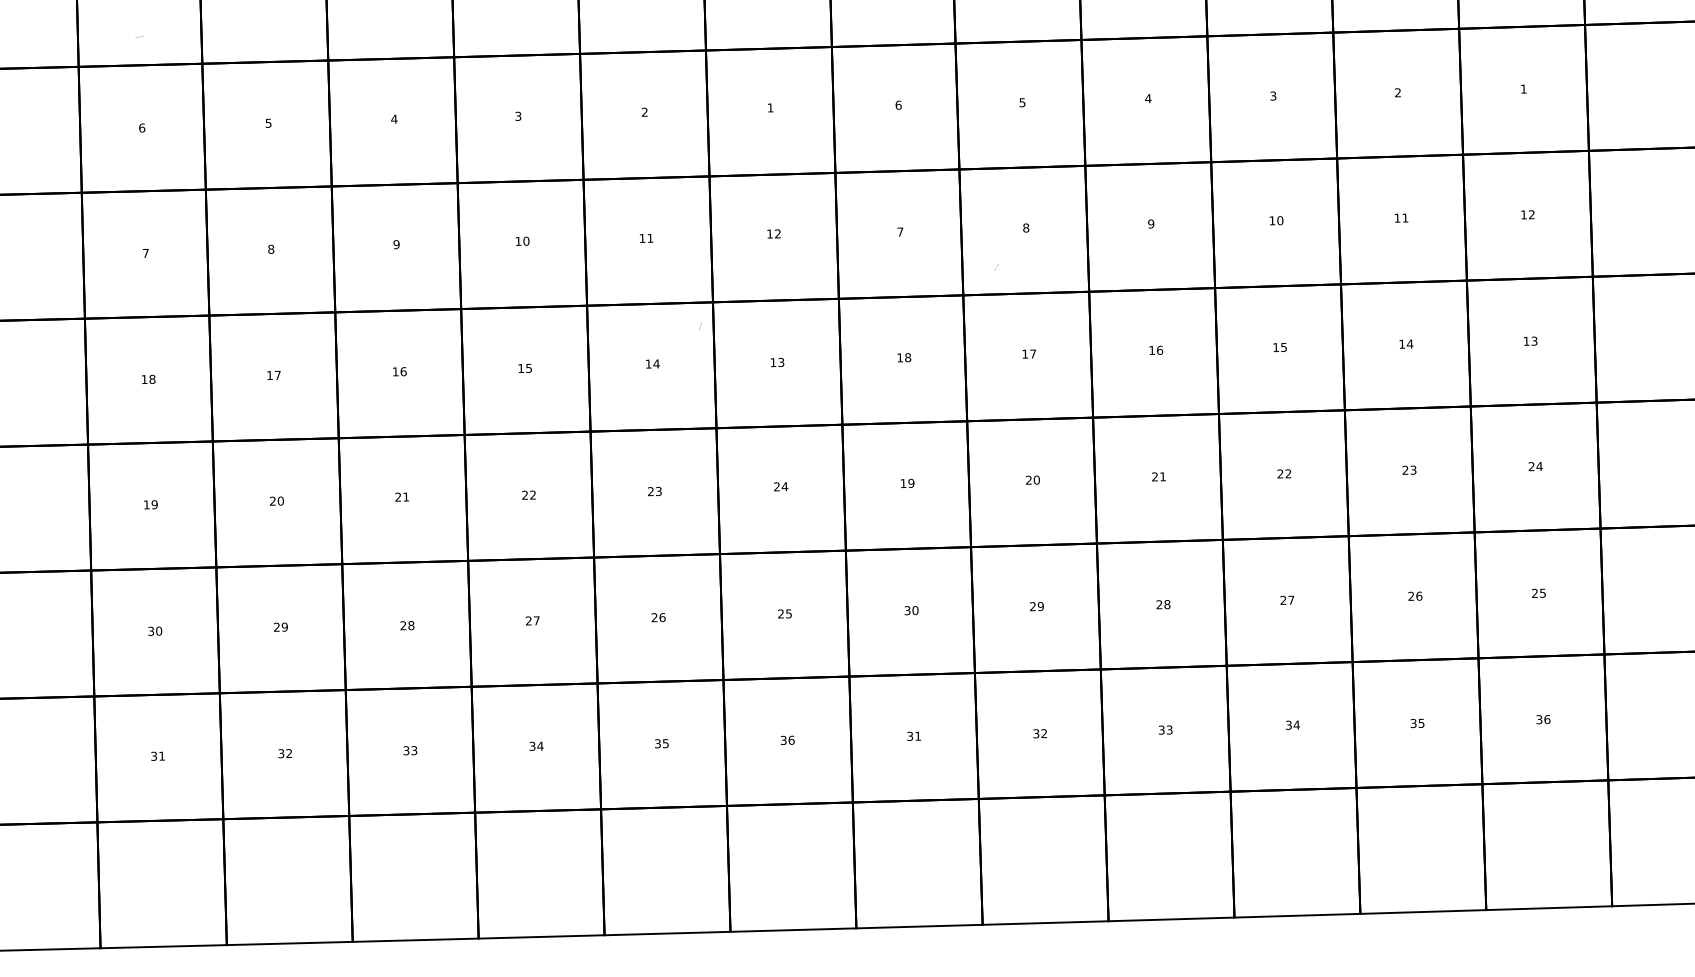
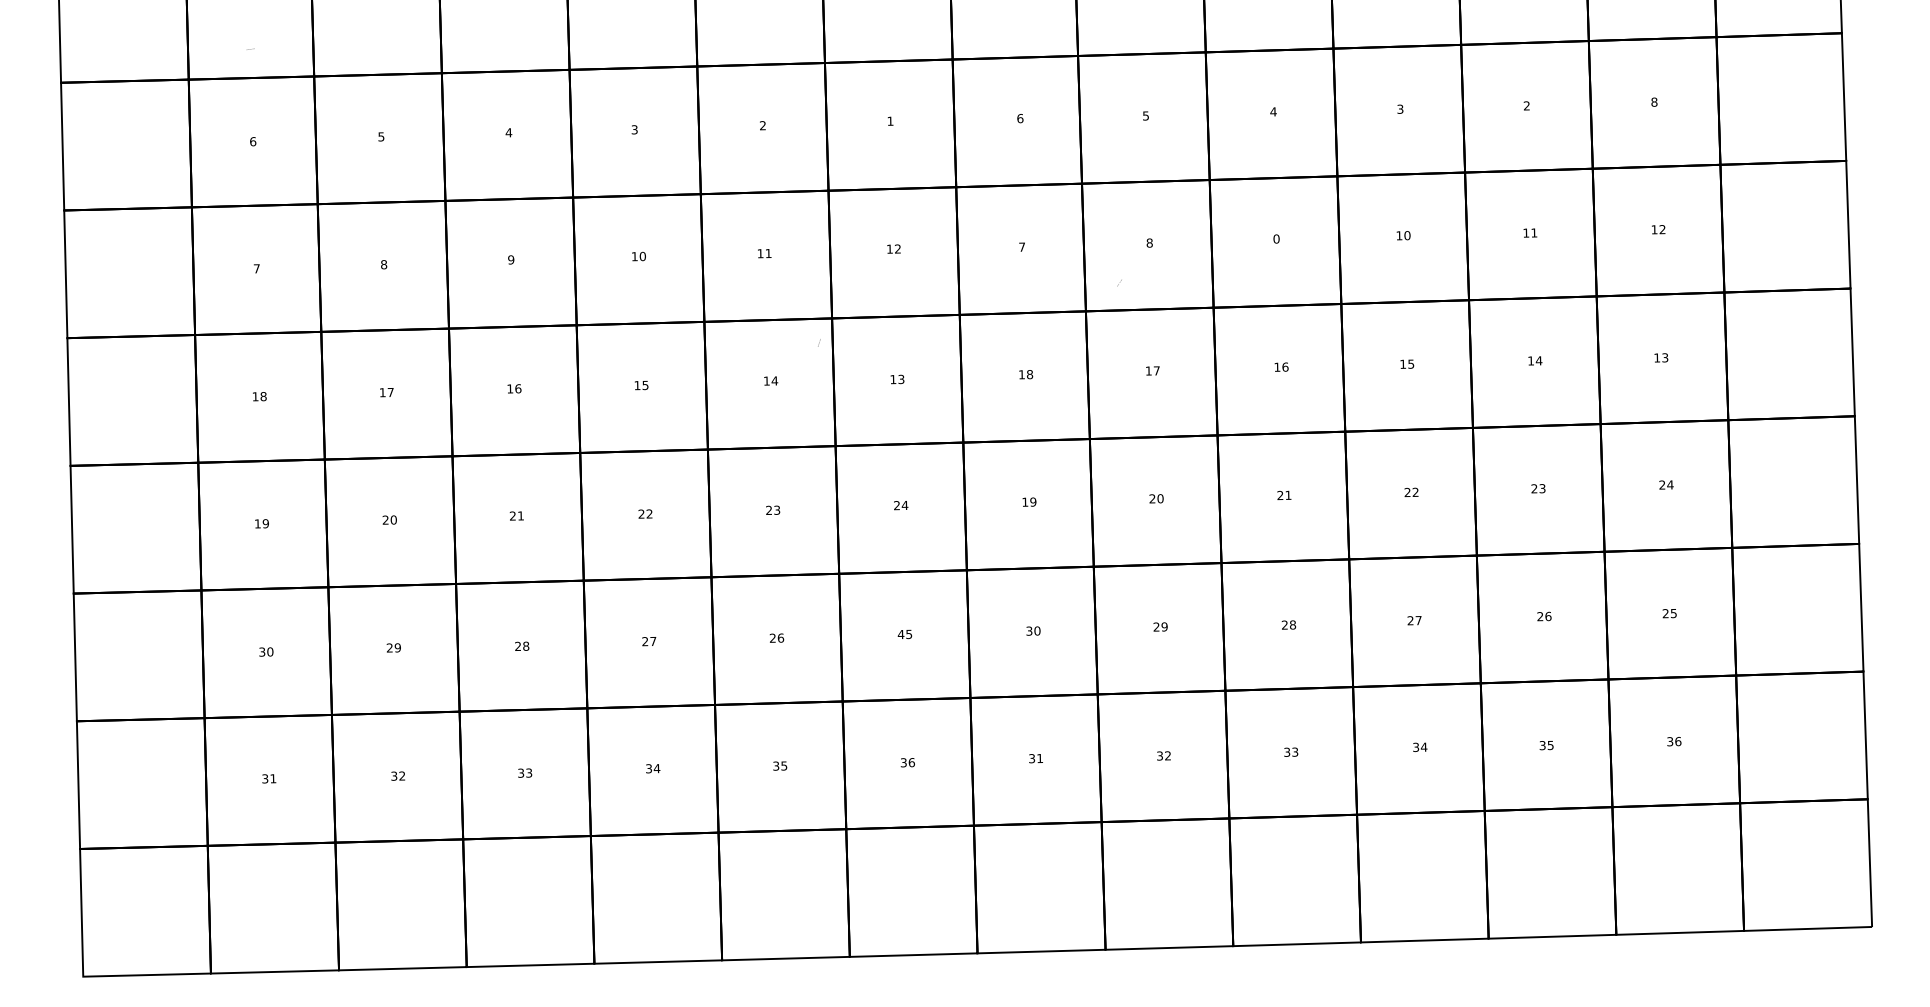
text: (1523, 88) -> (1654, 101), 1 -> 8
text: (1151, 224) -> (1276, 239), 9 -> 0
text: (780, 613) -> (900, 634), 25 -> 45

